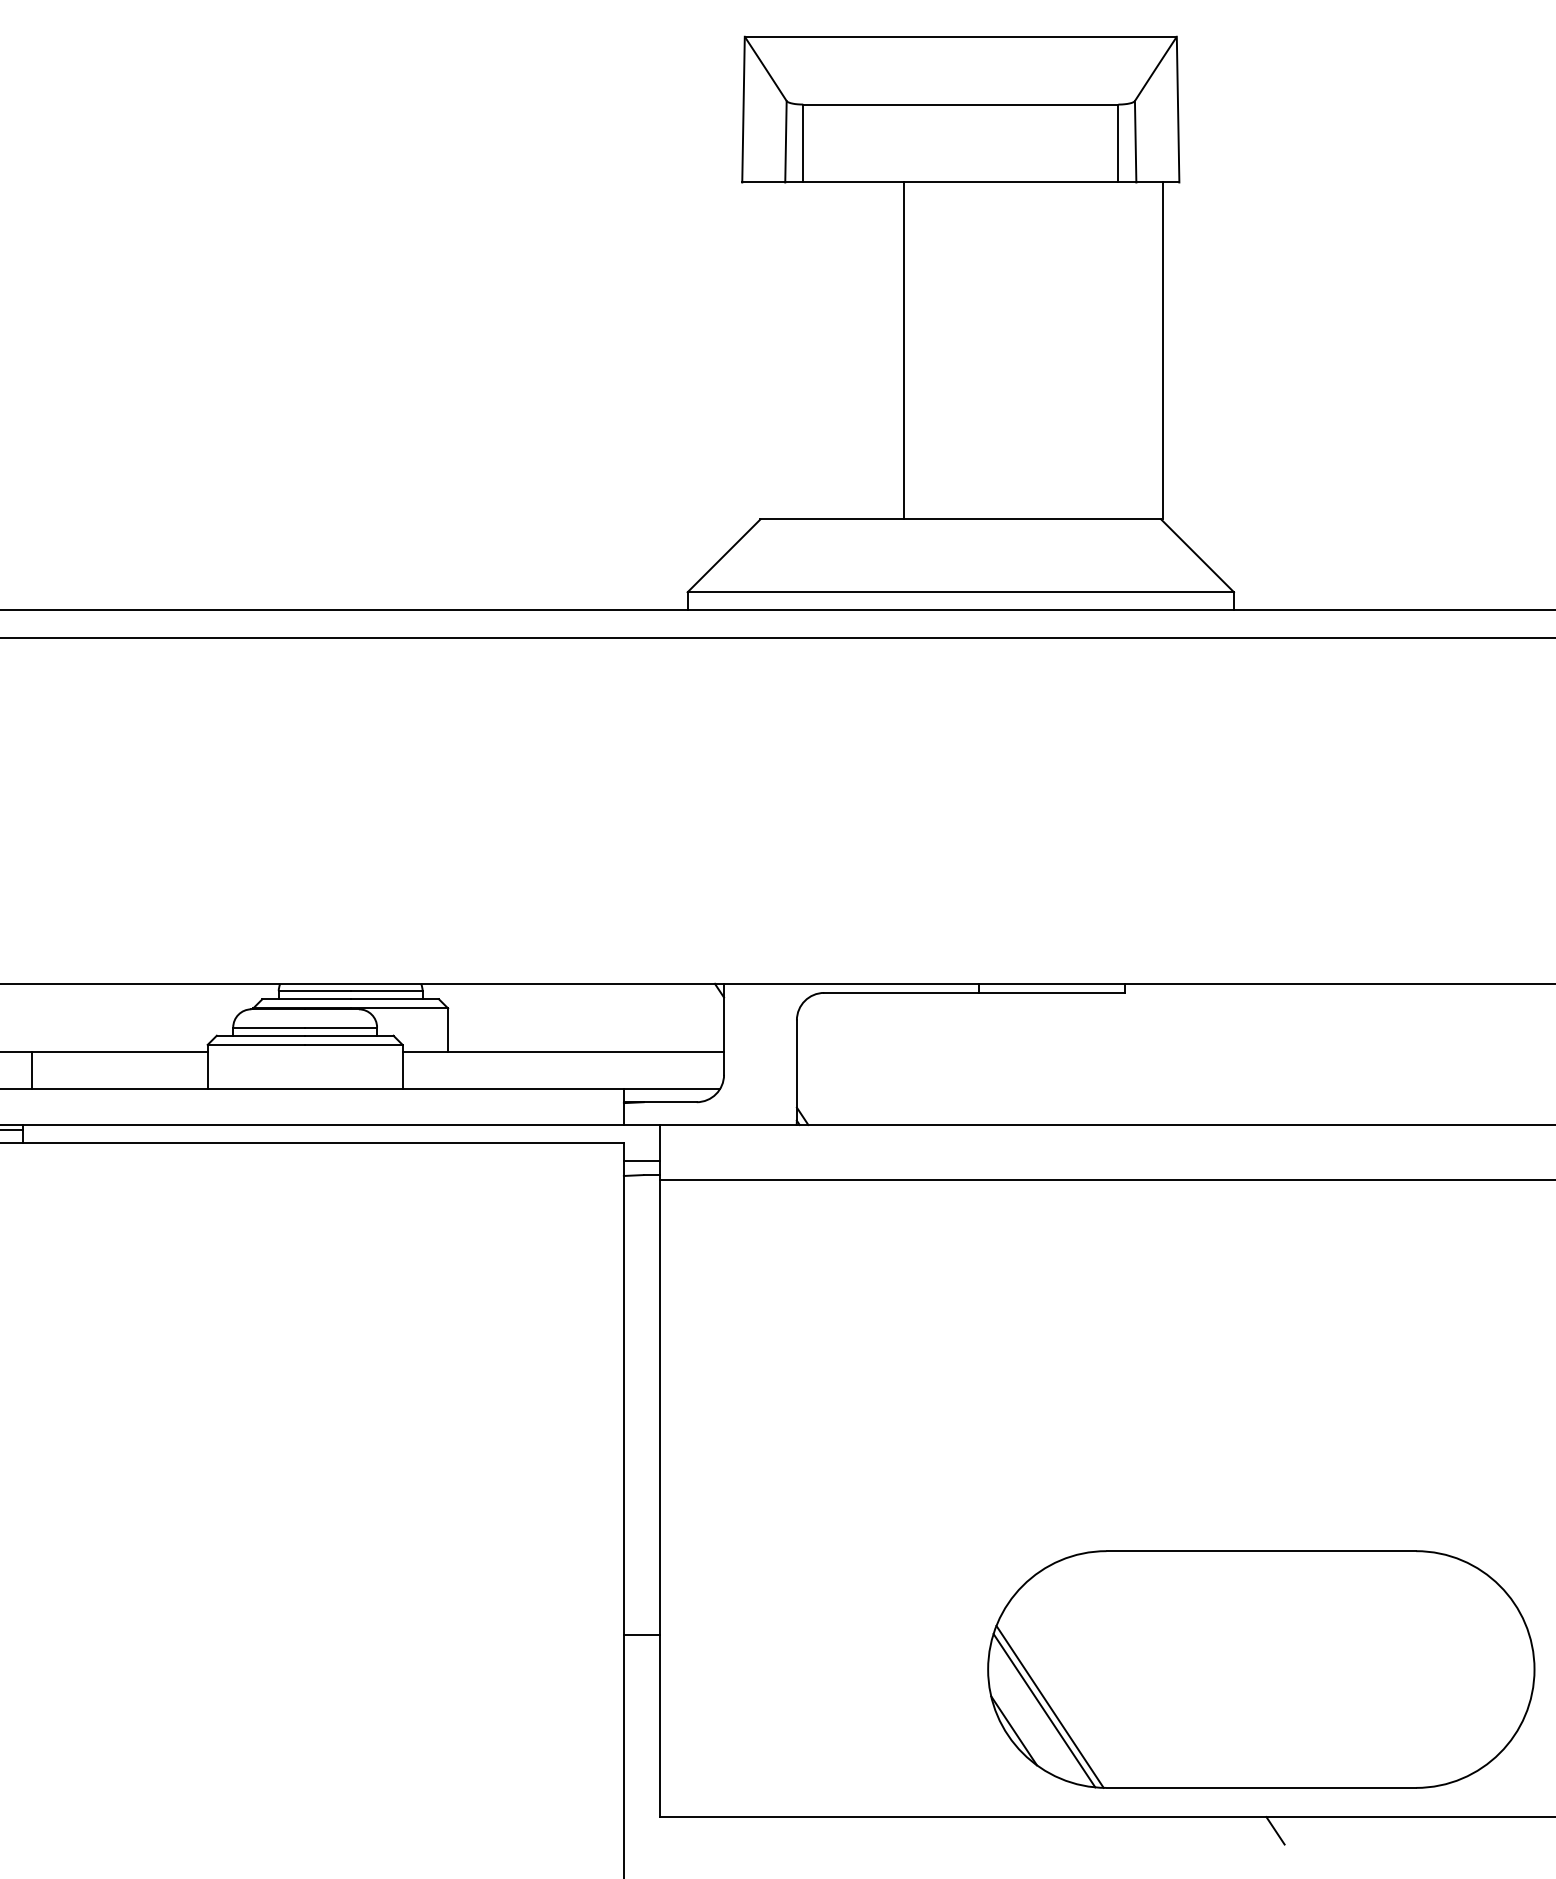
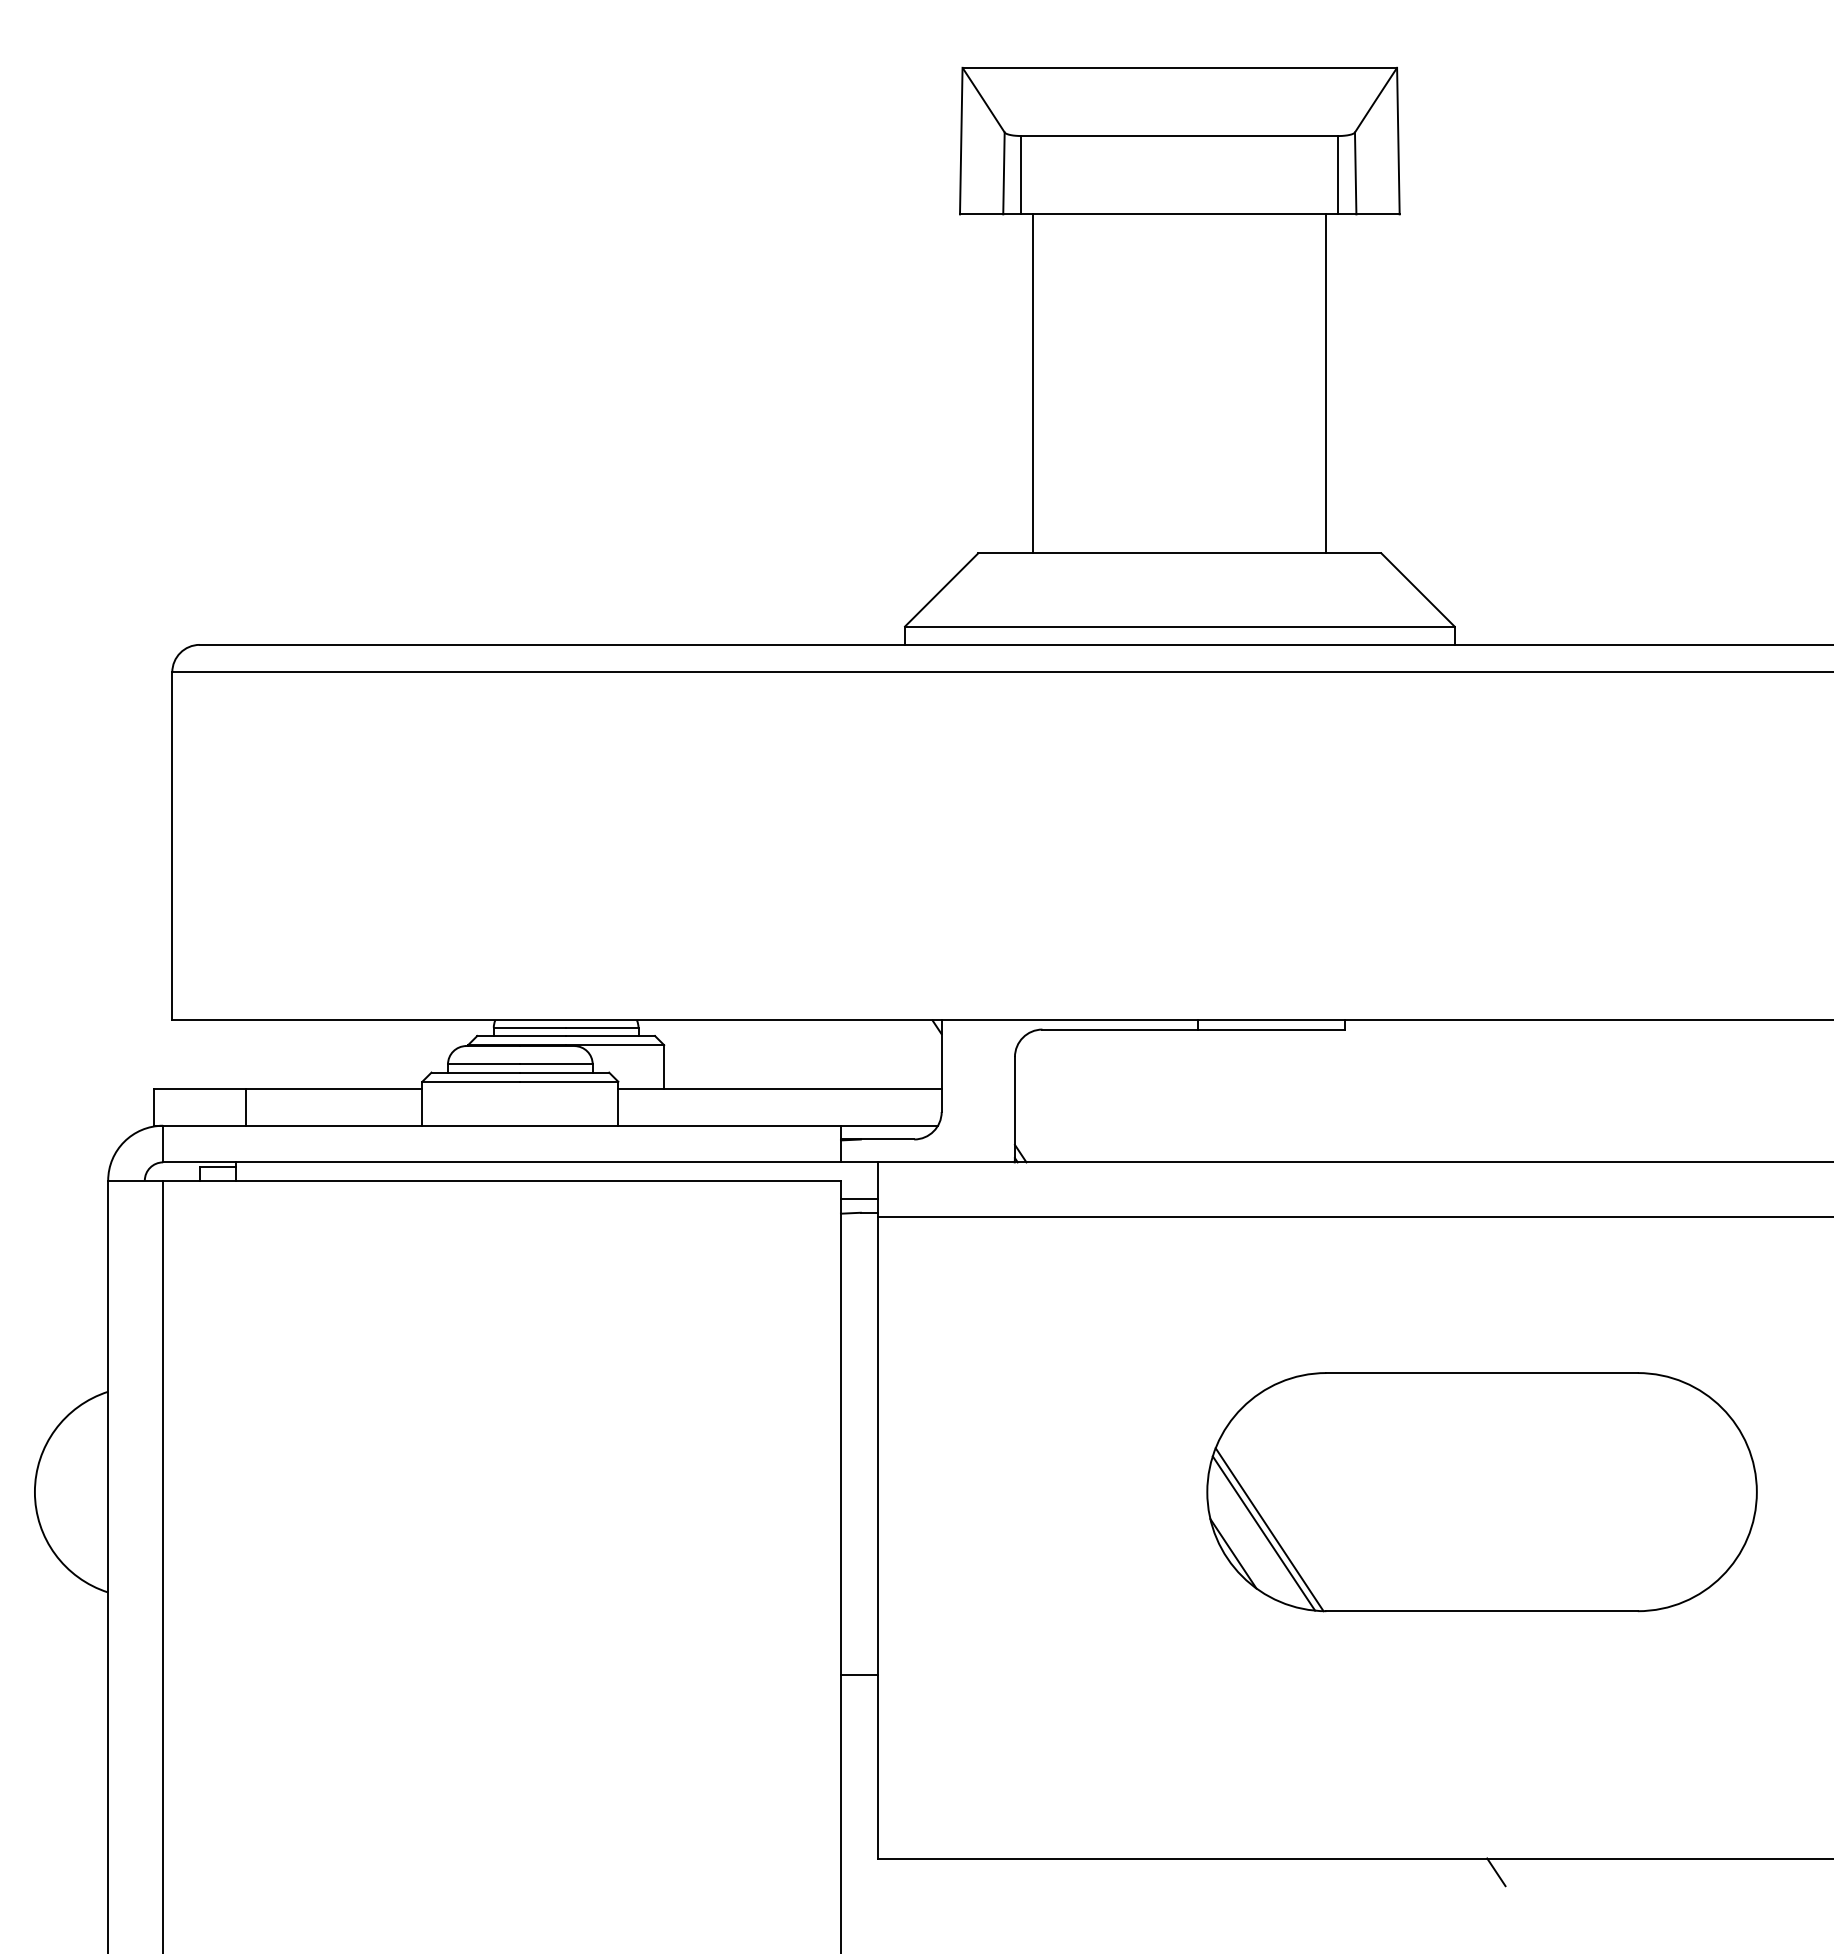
line: (903, 350) -> (1033, 383), moved
line: (1163, 350) -> (1326, 383), moved
part: (1260, 1669) -> (1481, 1492), moved

